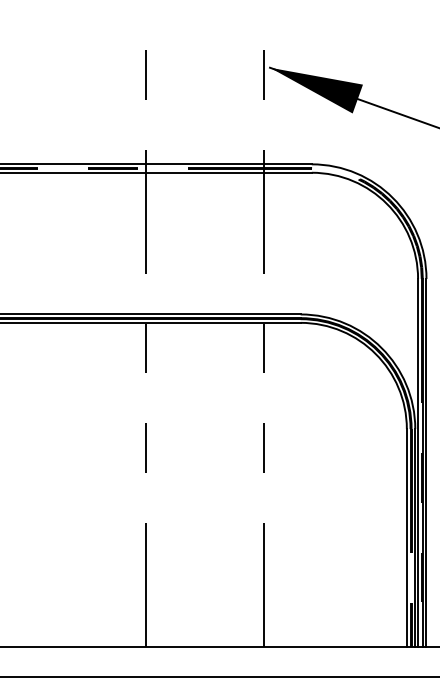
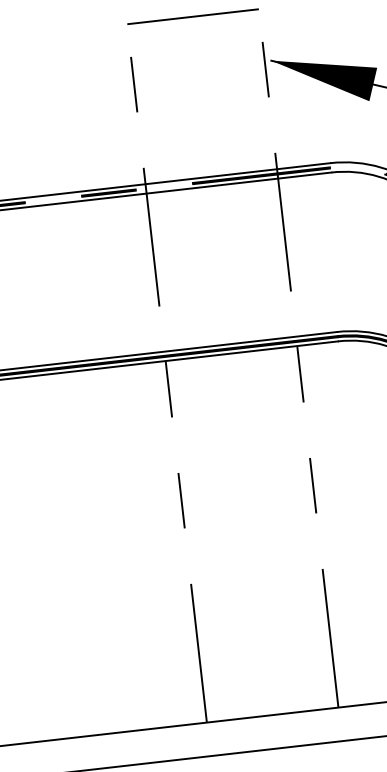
line: (205, 20) -> (193, 16), added

